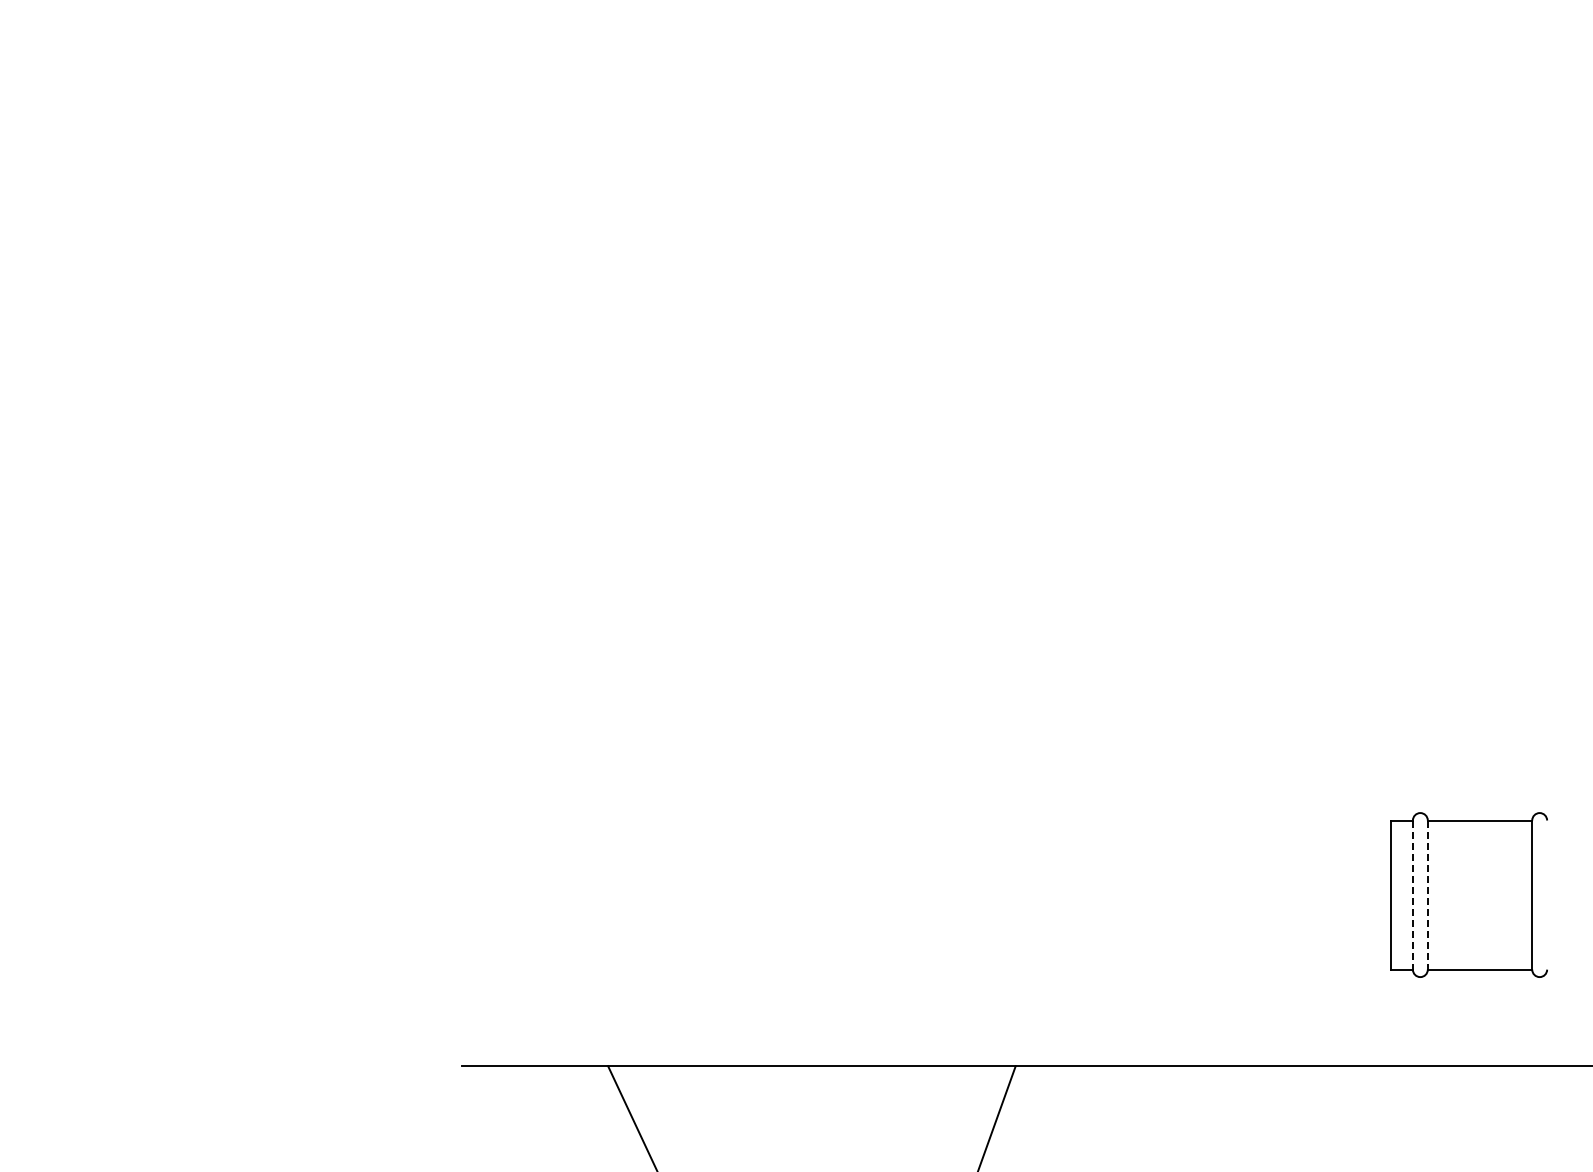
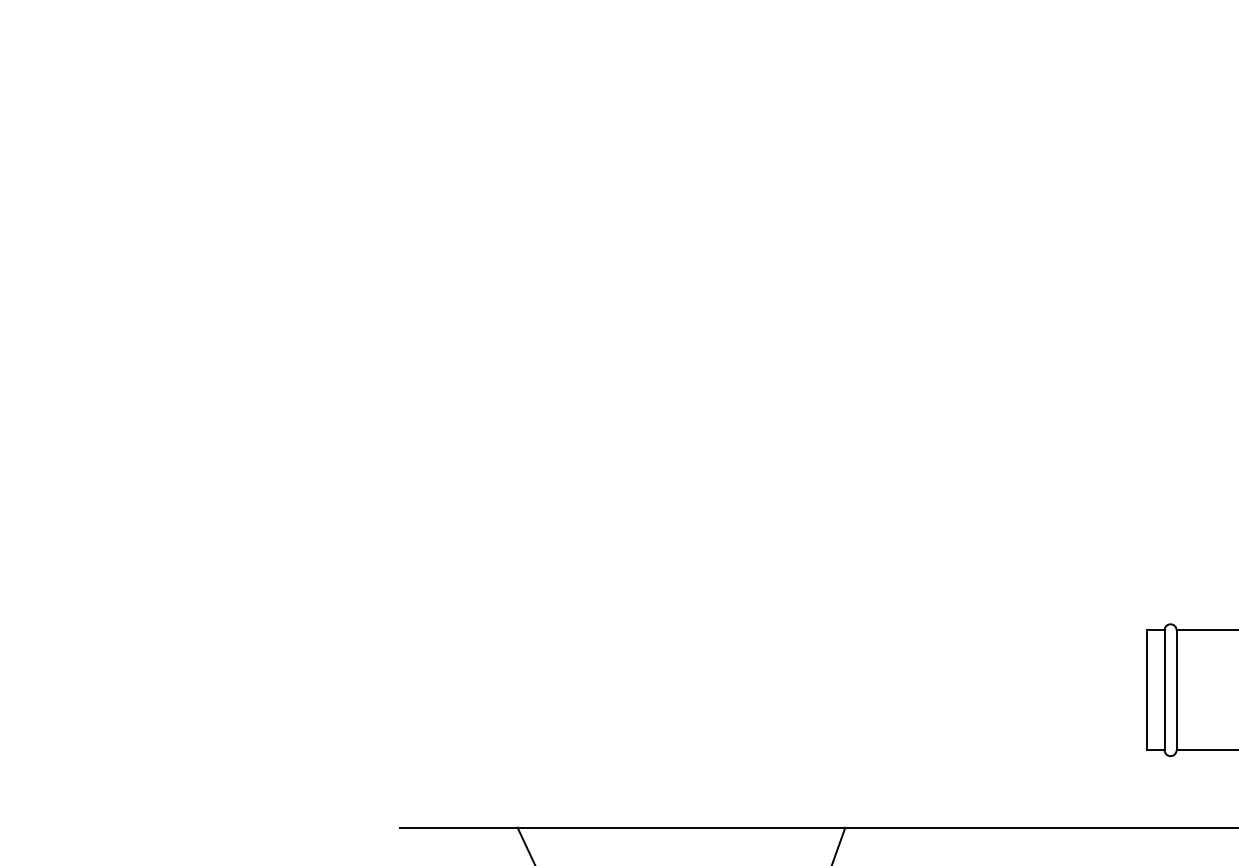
line: (1412, 895) -> (1164, 690), dashed -> solid
line: (1427, 895) -> (1176, 690), dashed -> solid

